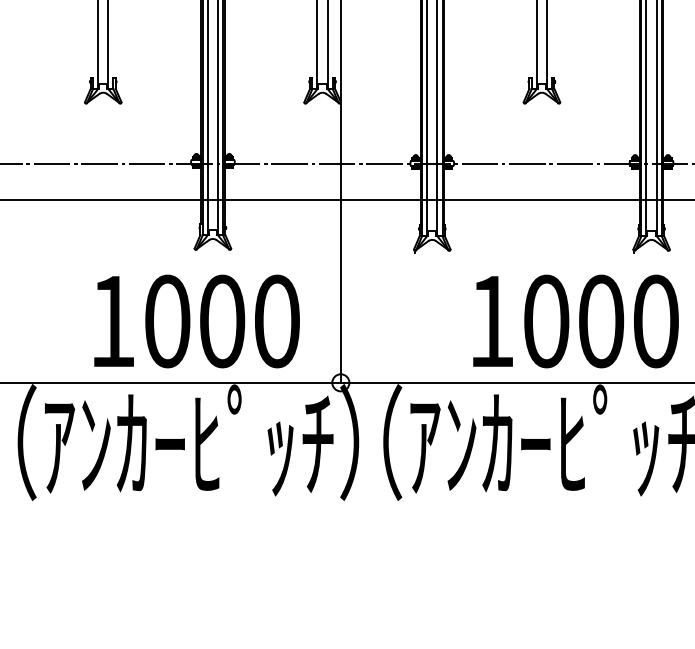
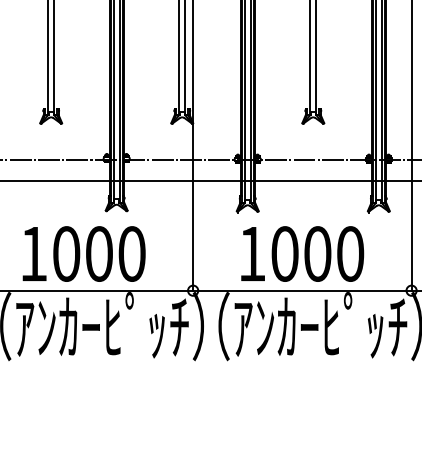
text: (195, 320) -> (83, 253), moved
text: (575, 320) -> (302, 253), moved

